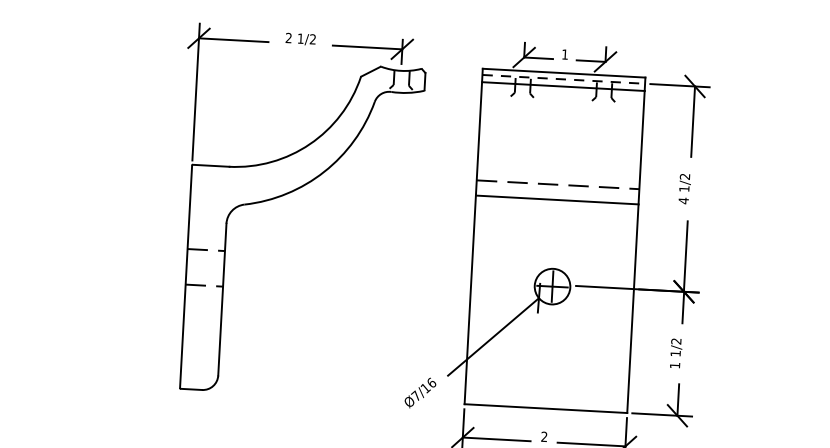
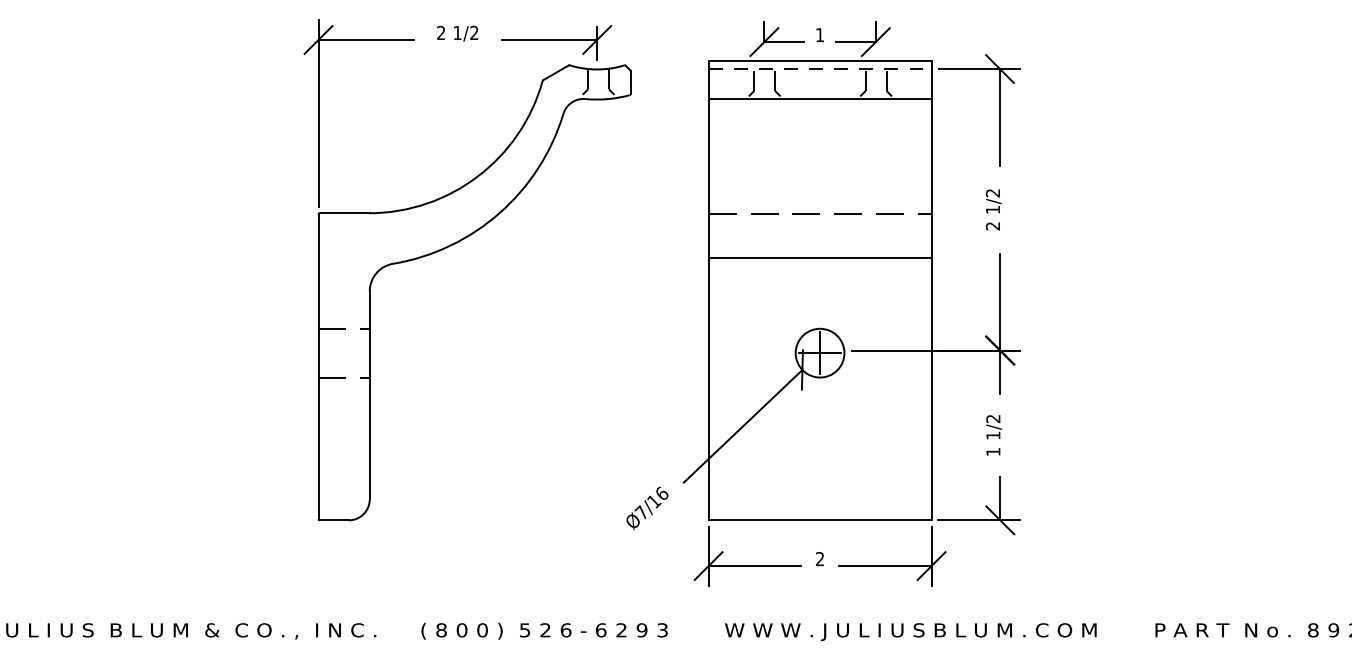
line: (562, 86) -> (819, 98), moved
line: (556, 200) -> (819, 258), moved
text: (683, 200) -> (992, 225), 4 -> 2

